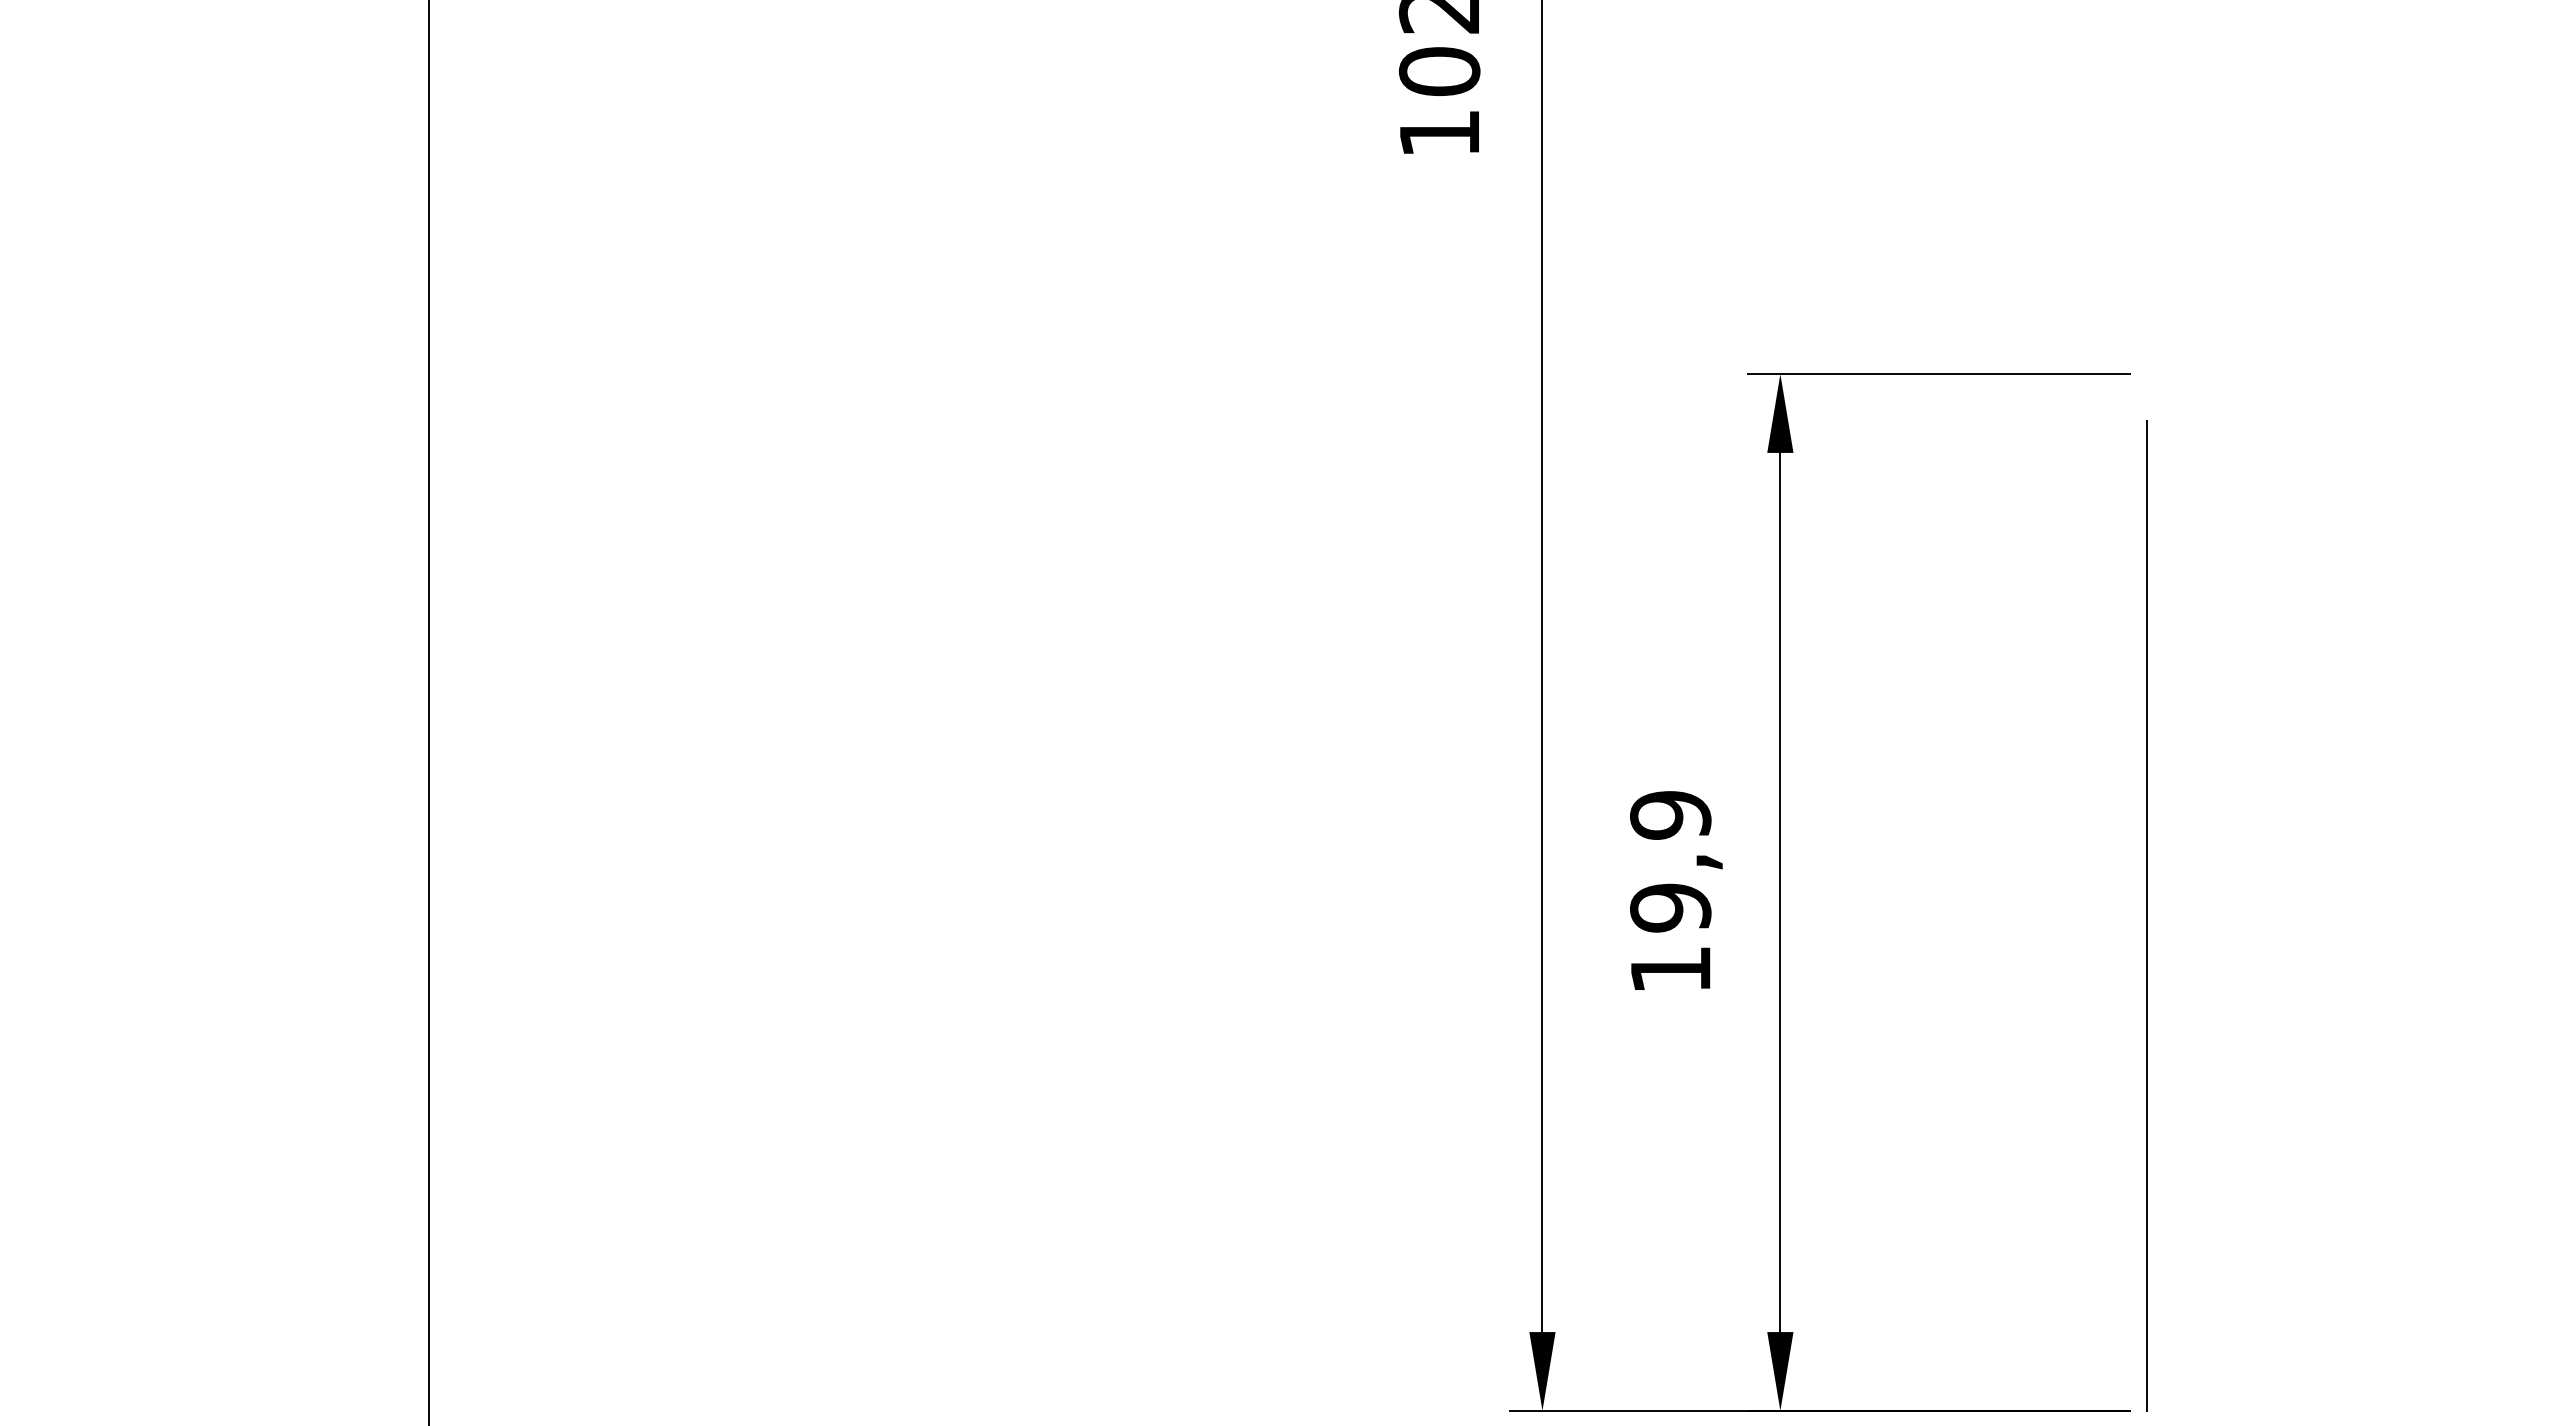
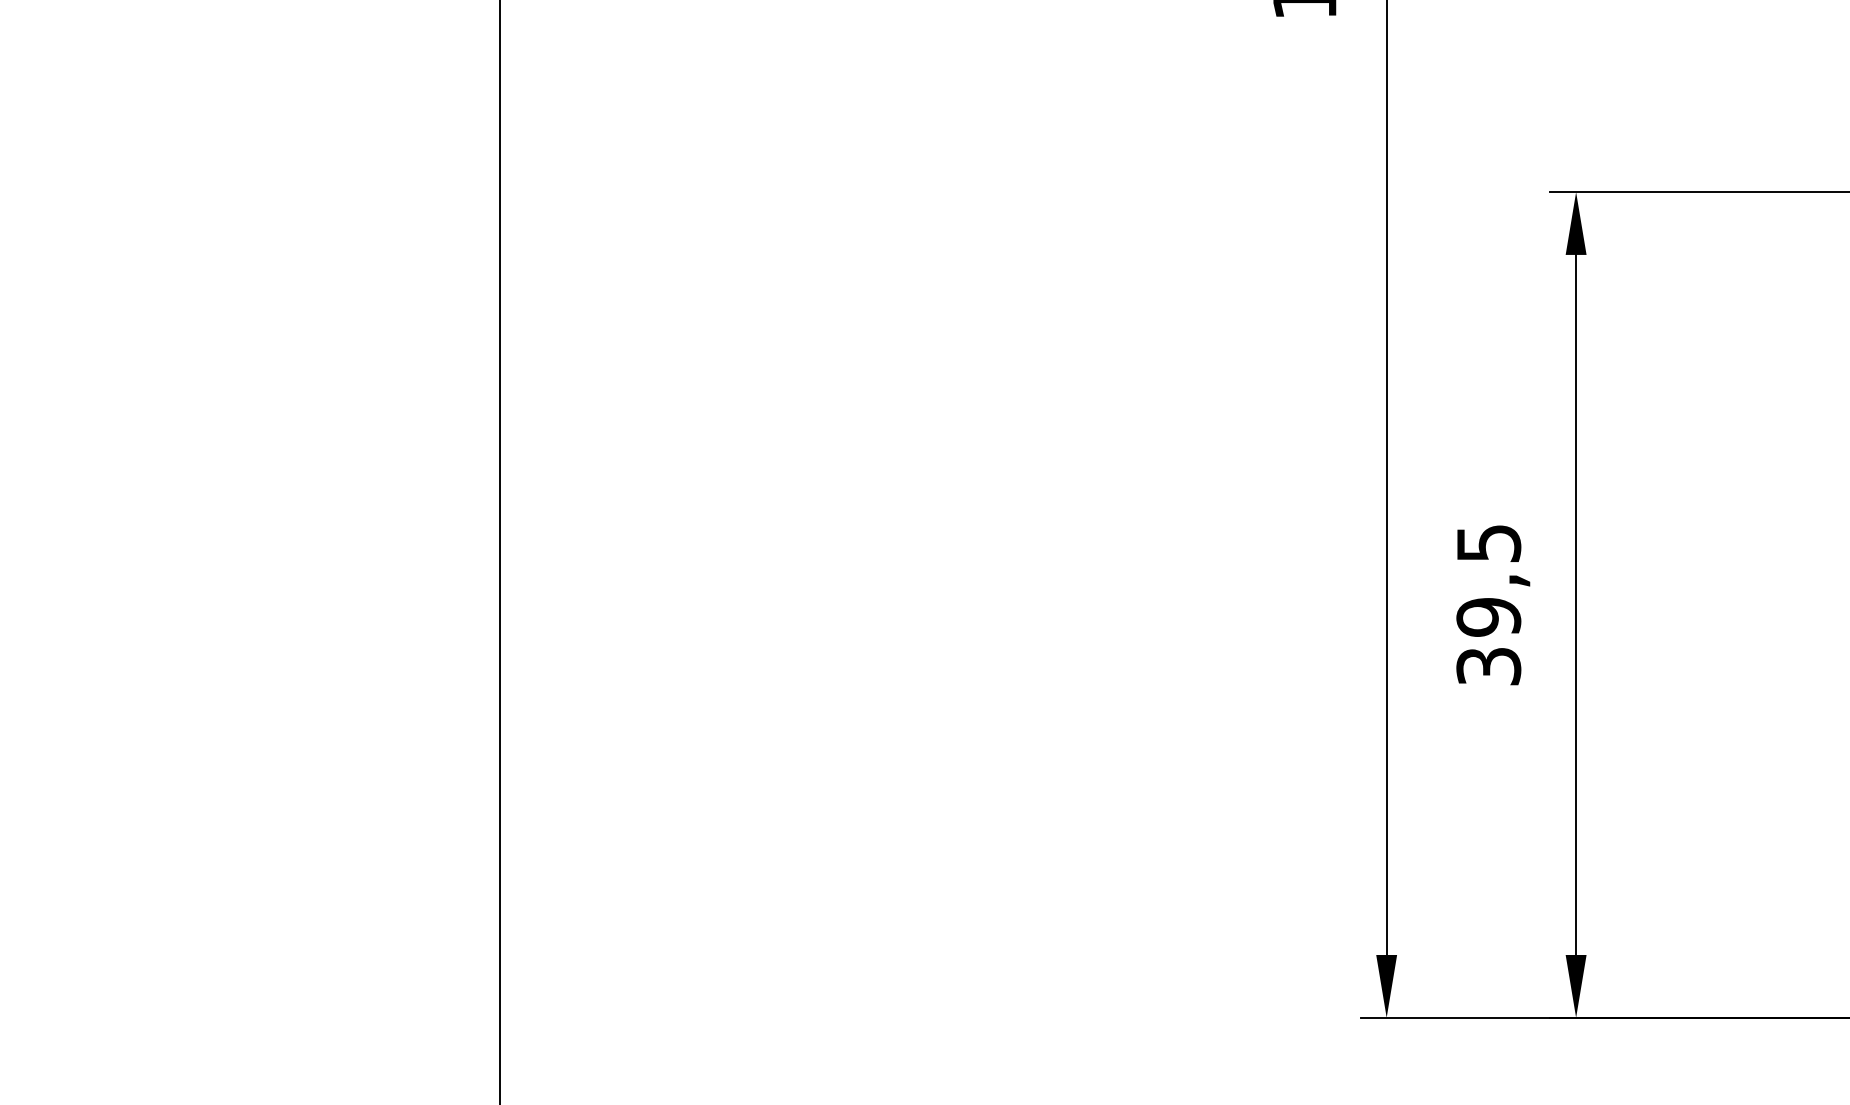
text: (1670, 892) -> (1488, 604), 19,9 -> 39,5

